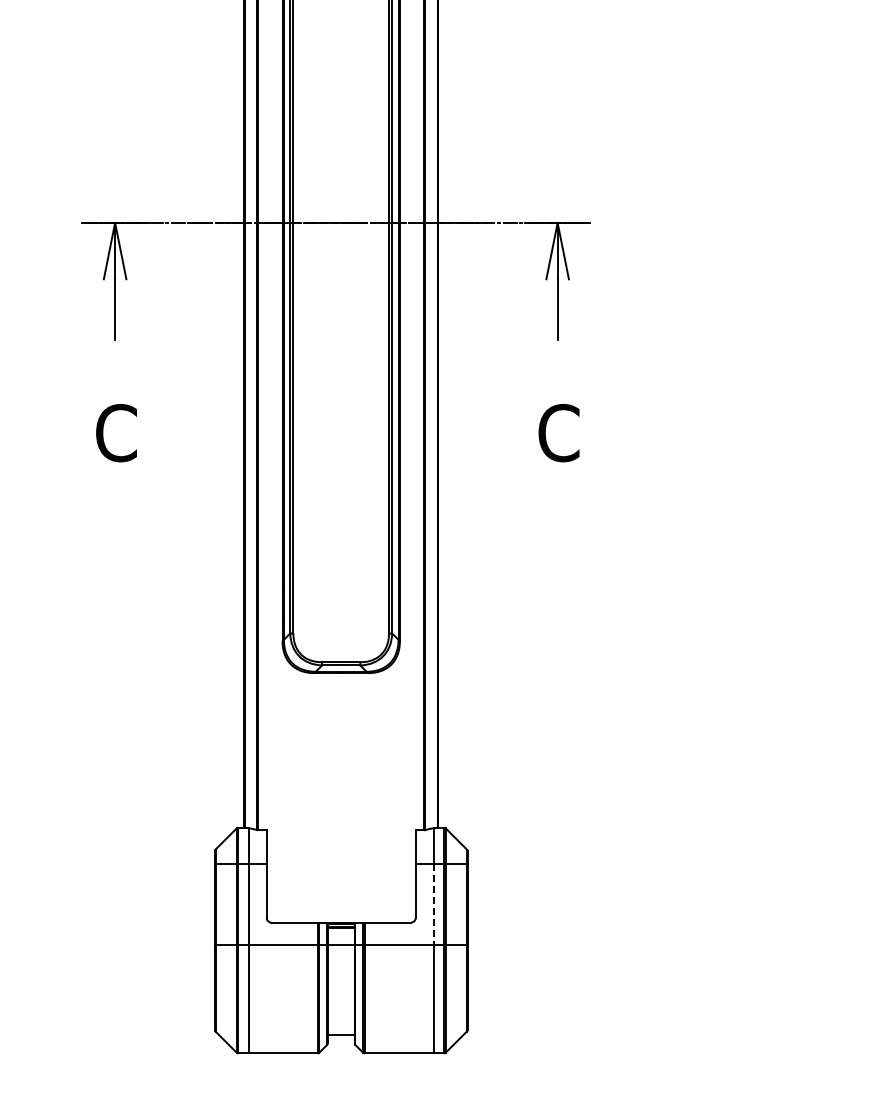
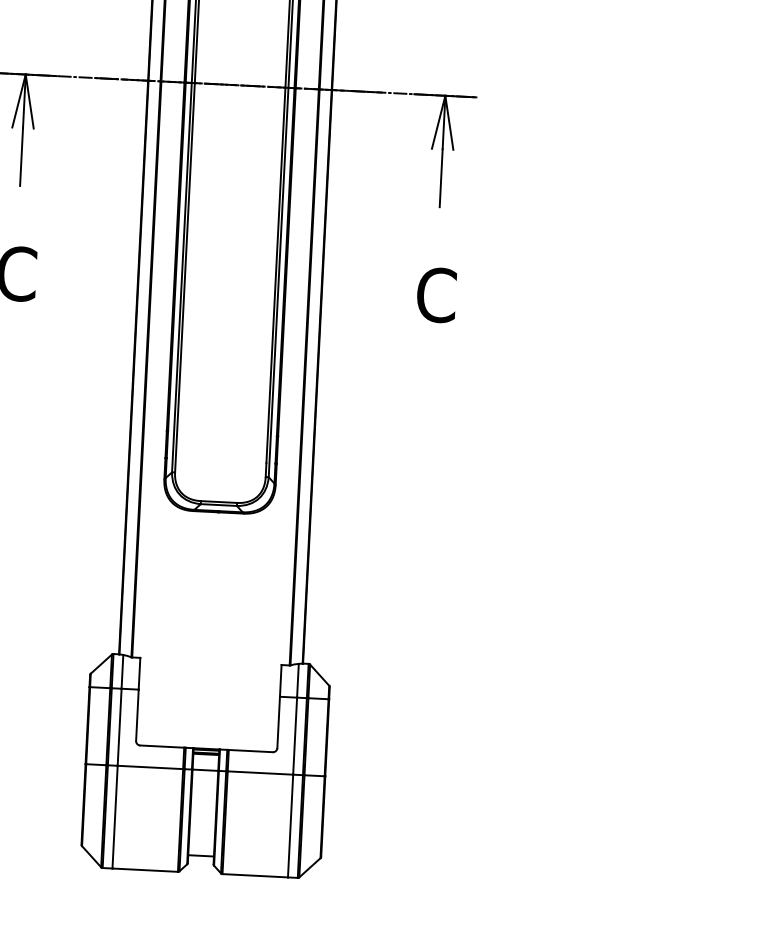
line: (433, 904) -> (294, 736), dashed -> solid

